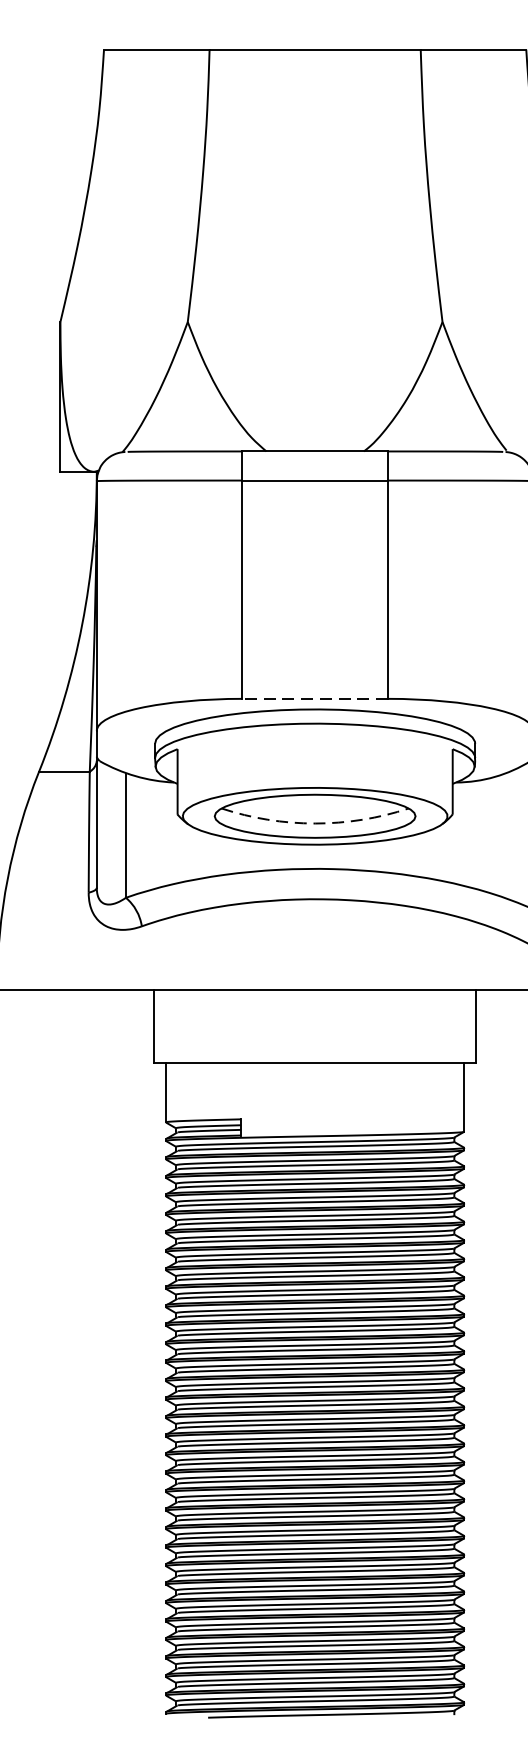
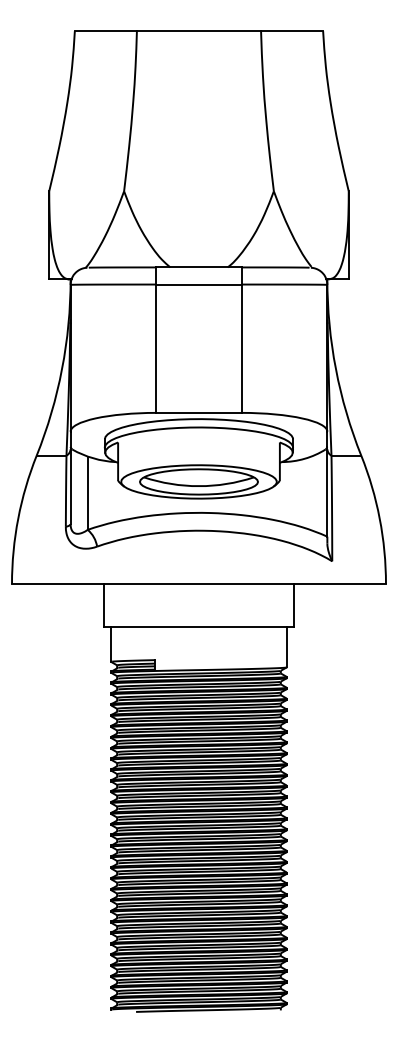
line: (316, 698) -> (199, 412), dashed -> solid
arc: (316, 824) -> (199, 486), dashed -> solid

